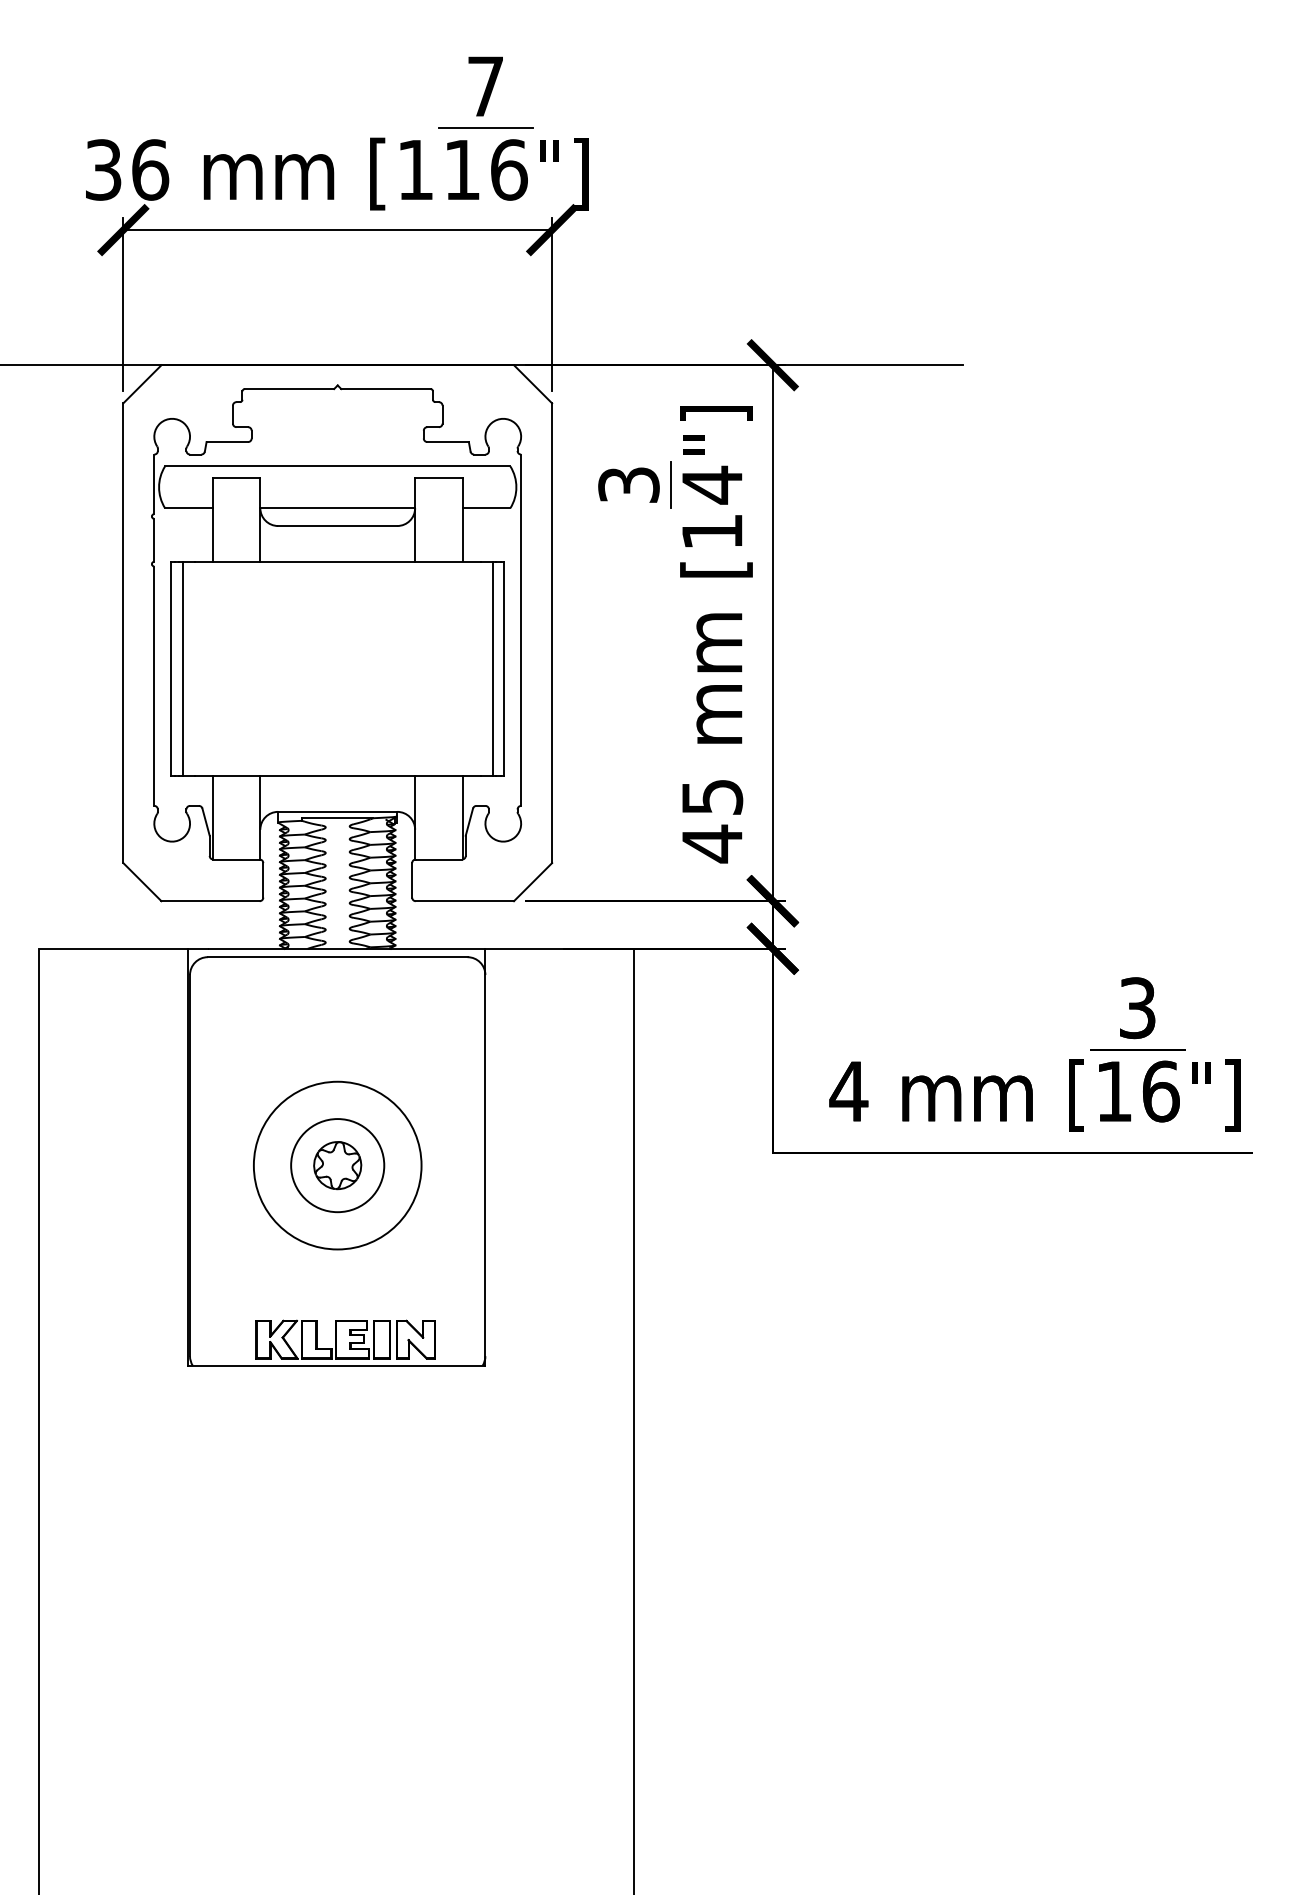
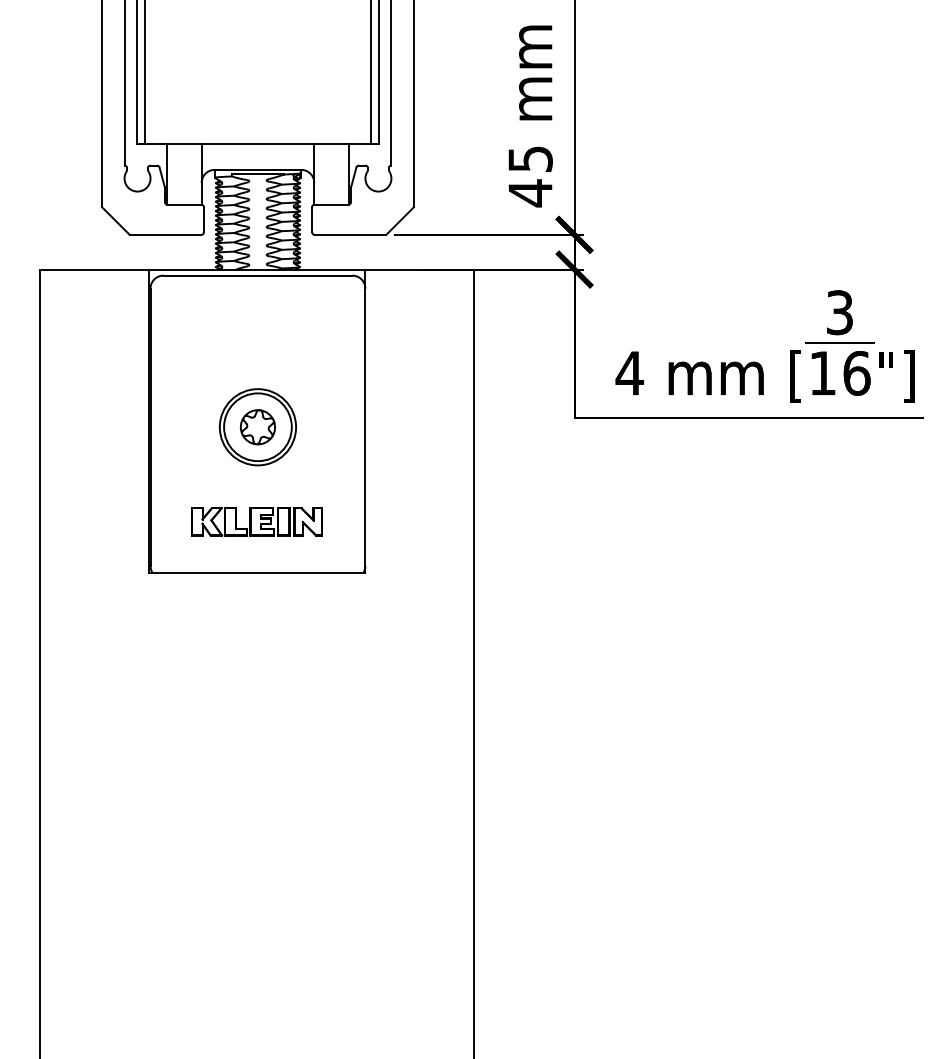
circle: (337, 1165) -> (257, 427), size x0.62
part: (345, 1339) -> (257, 521), moved

